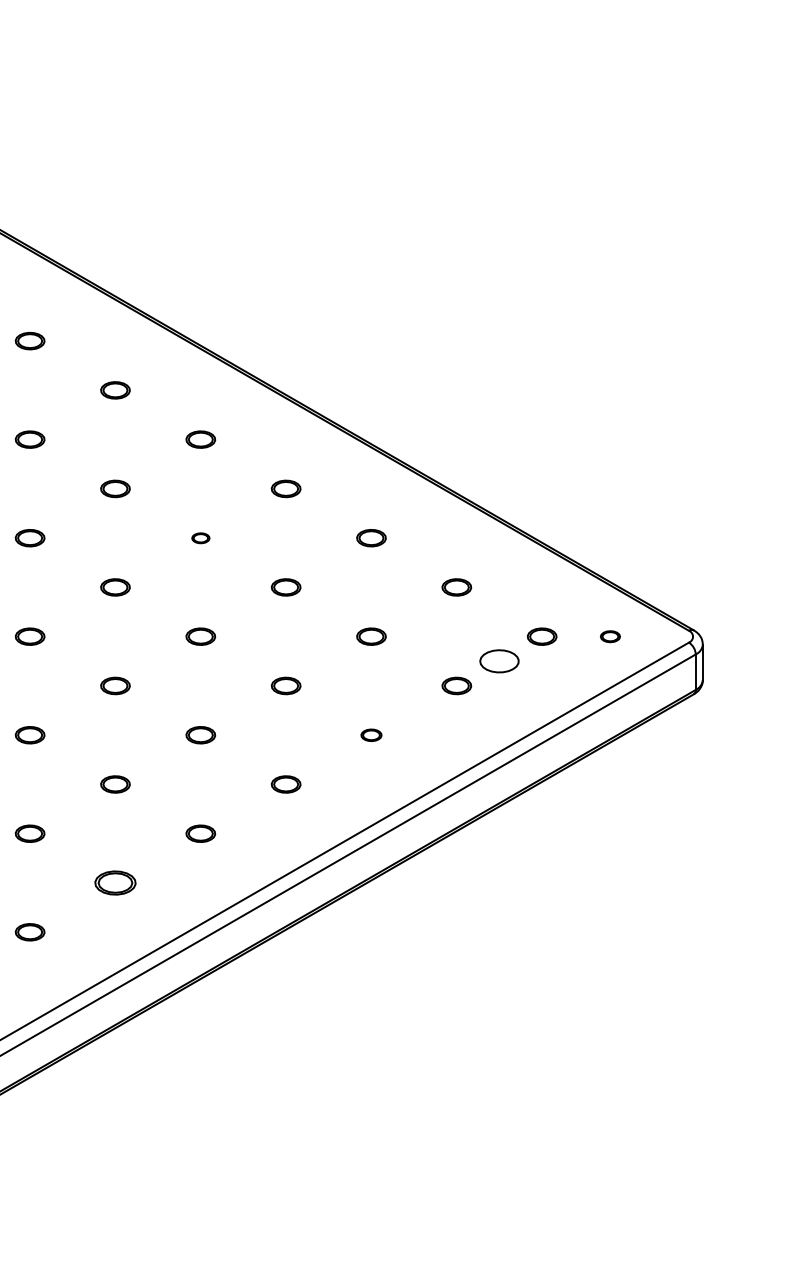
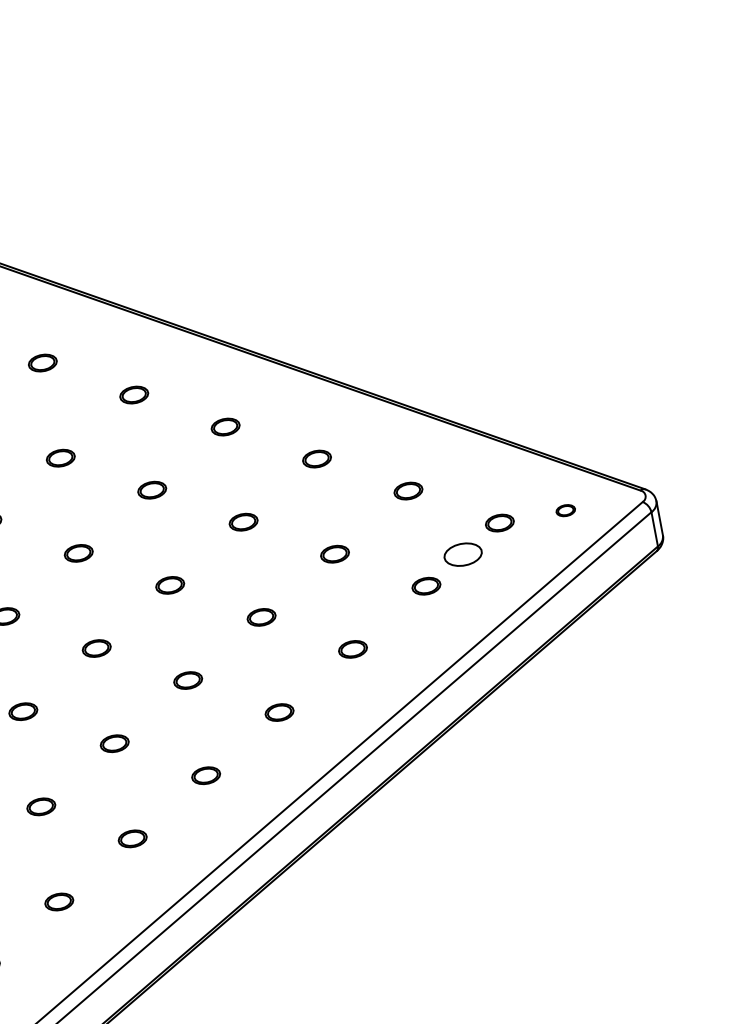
part: (200, 538) -> (151, 490), size x1.67
part: (371, 735) -> (353, 649), size x1.43
part: (115, 882) -> (132, 838), size x0.71

